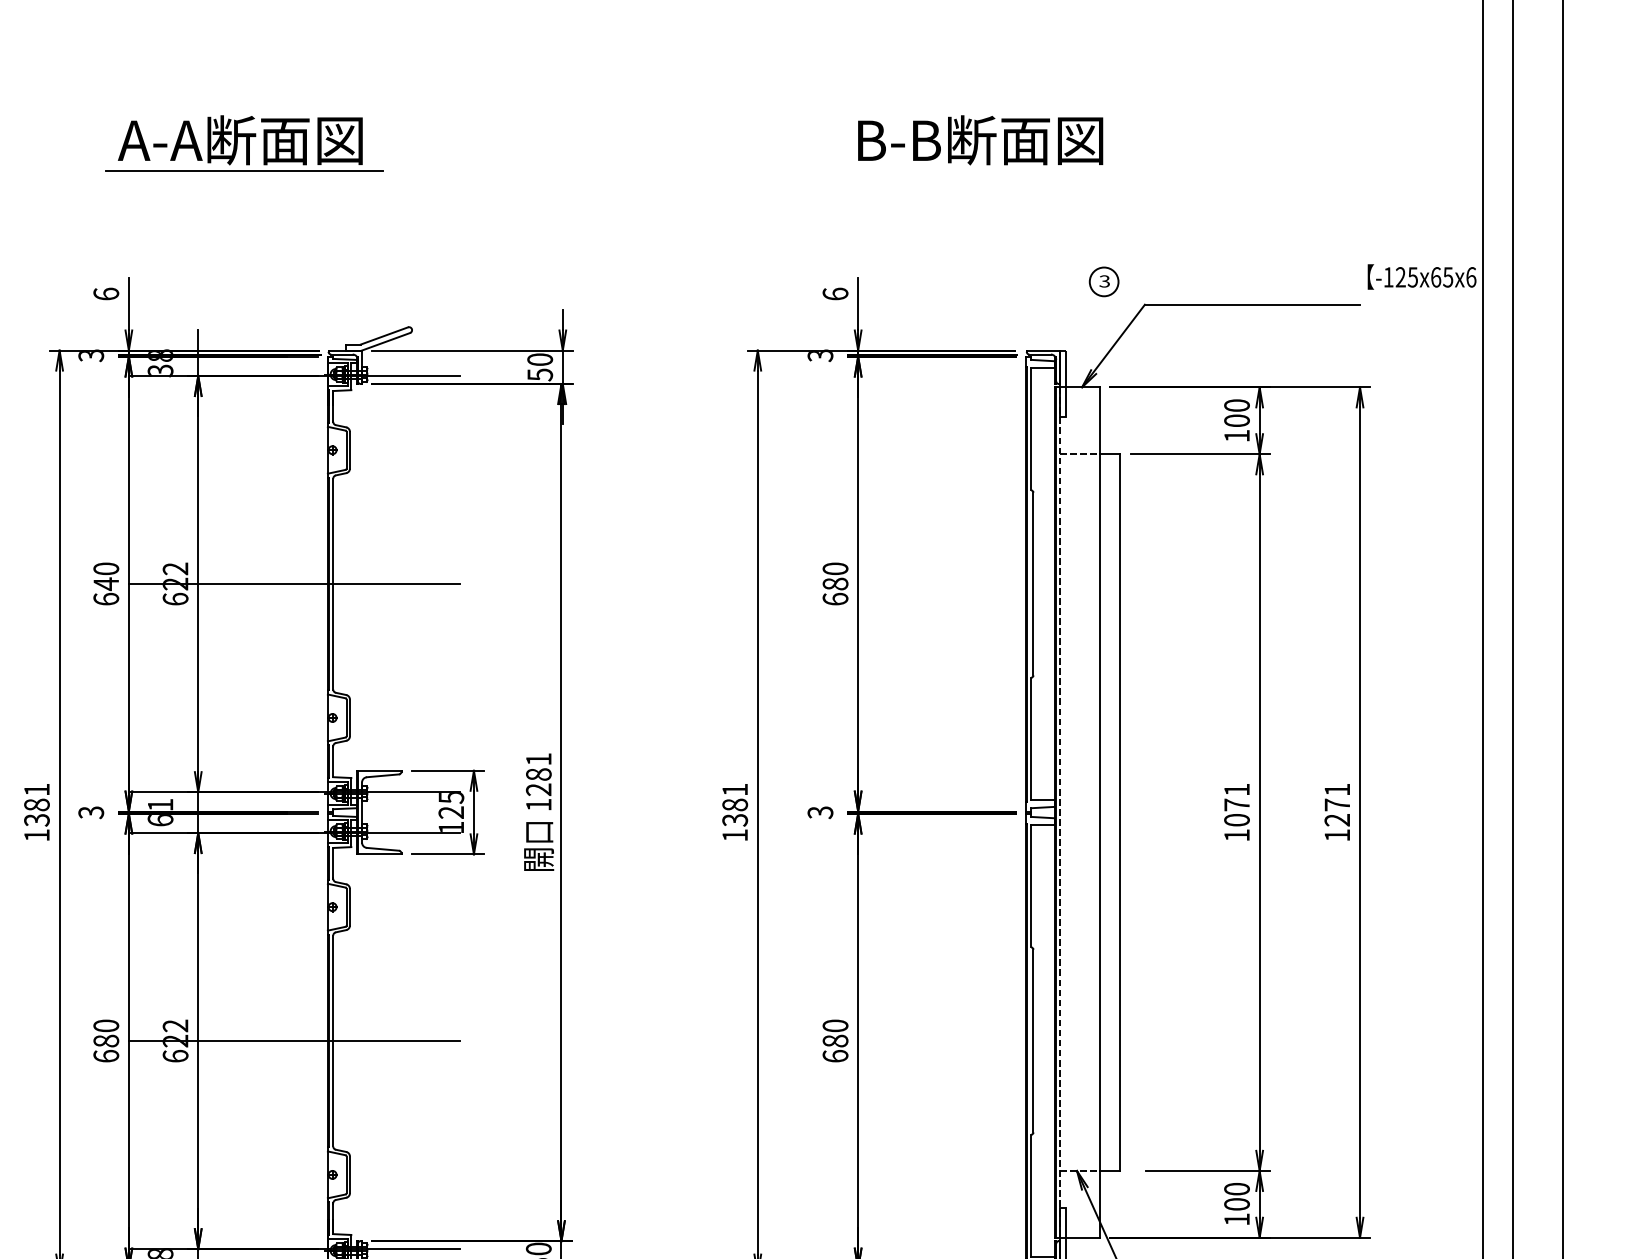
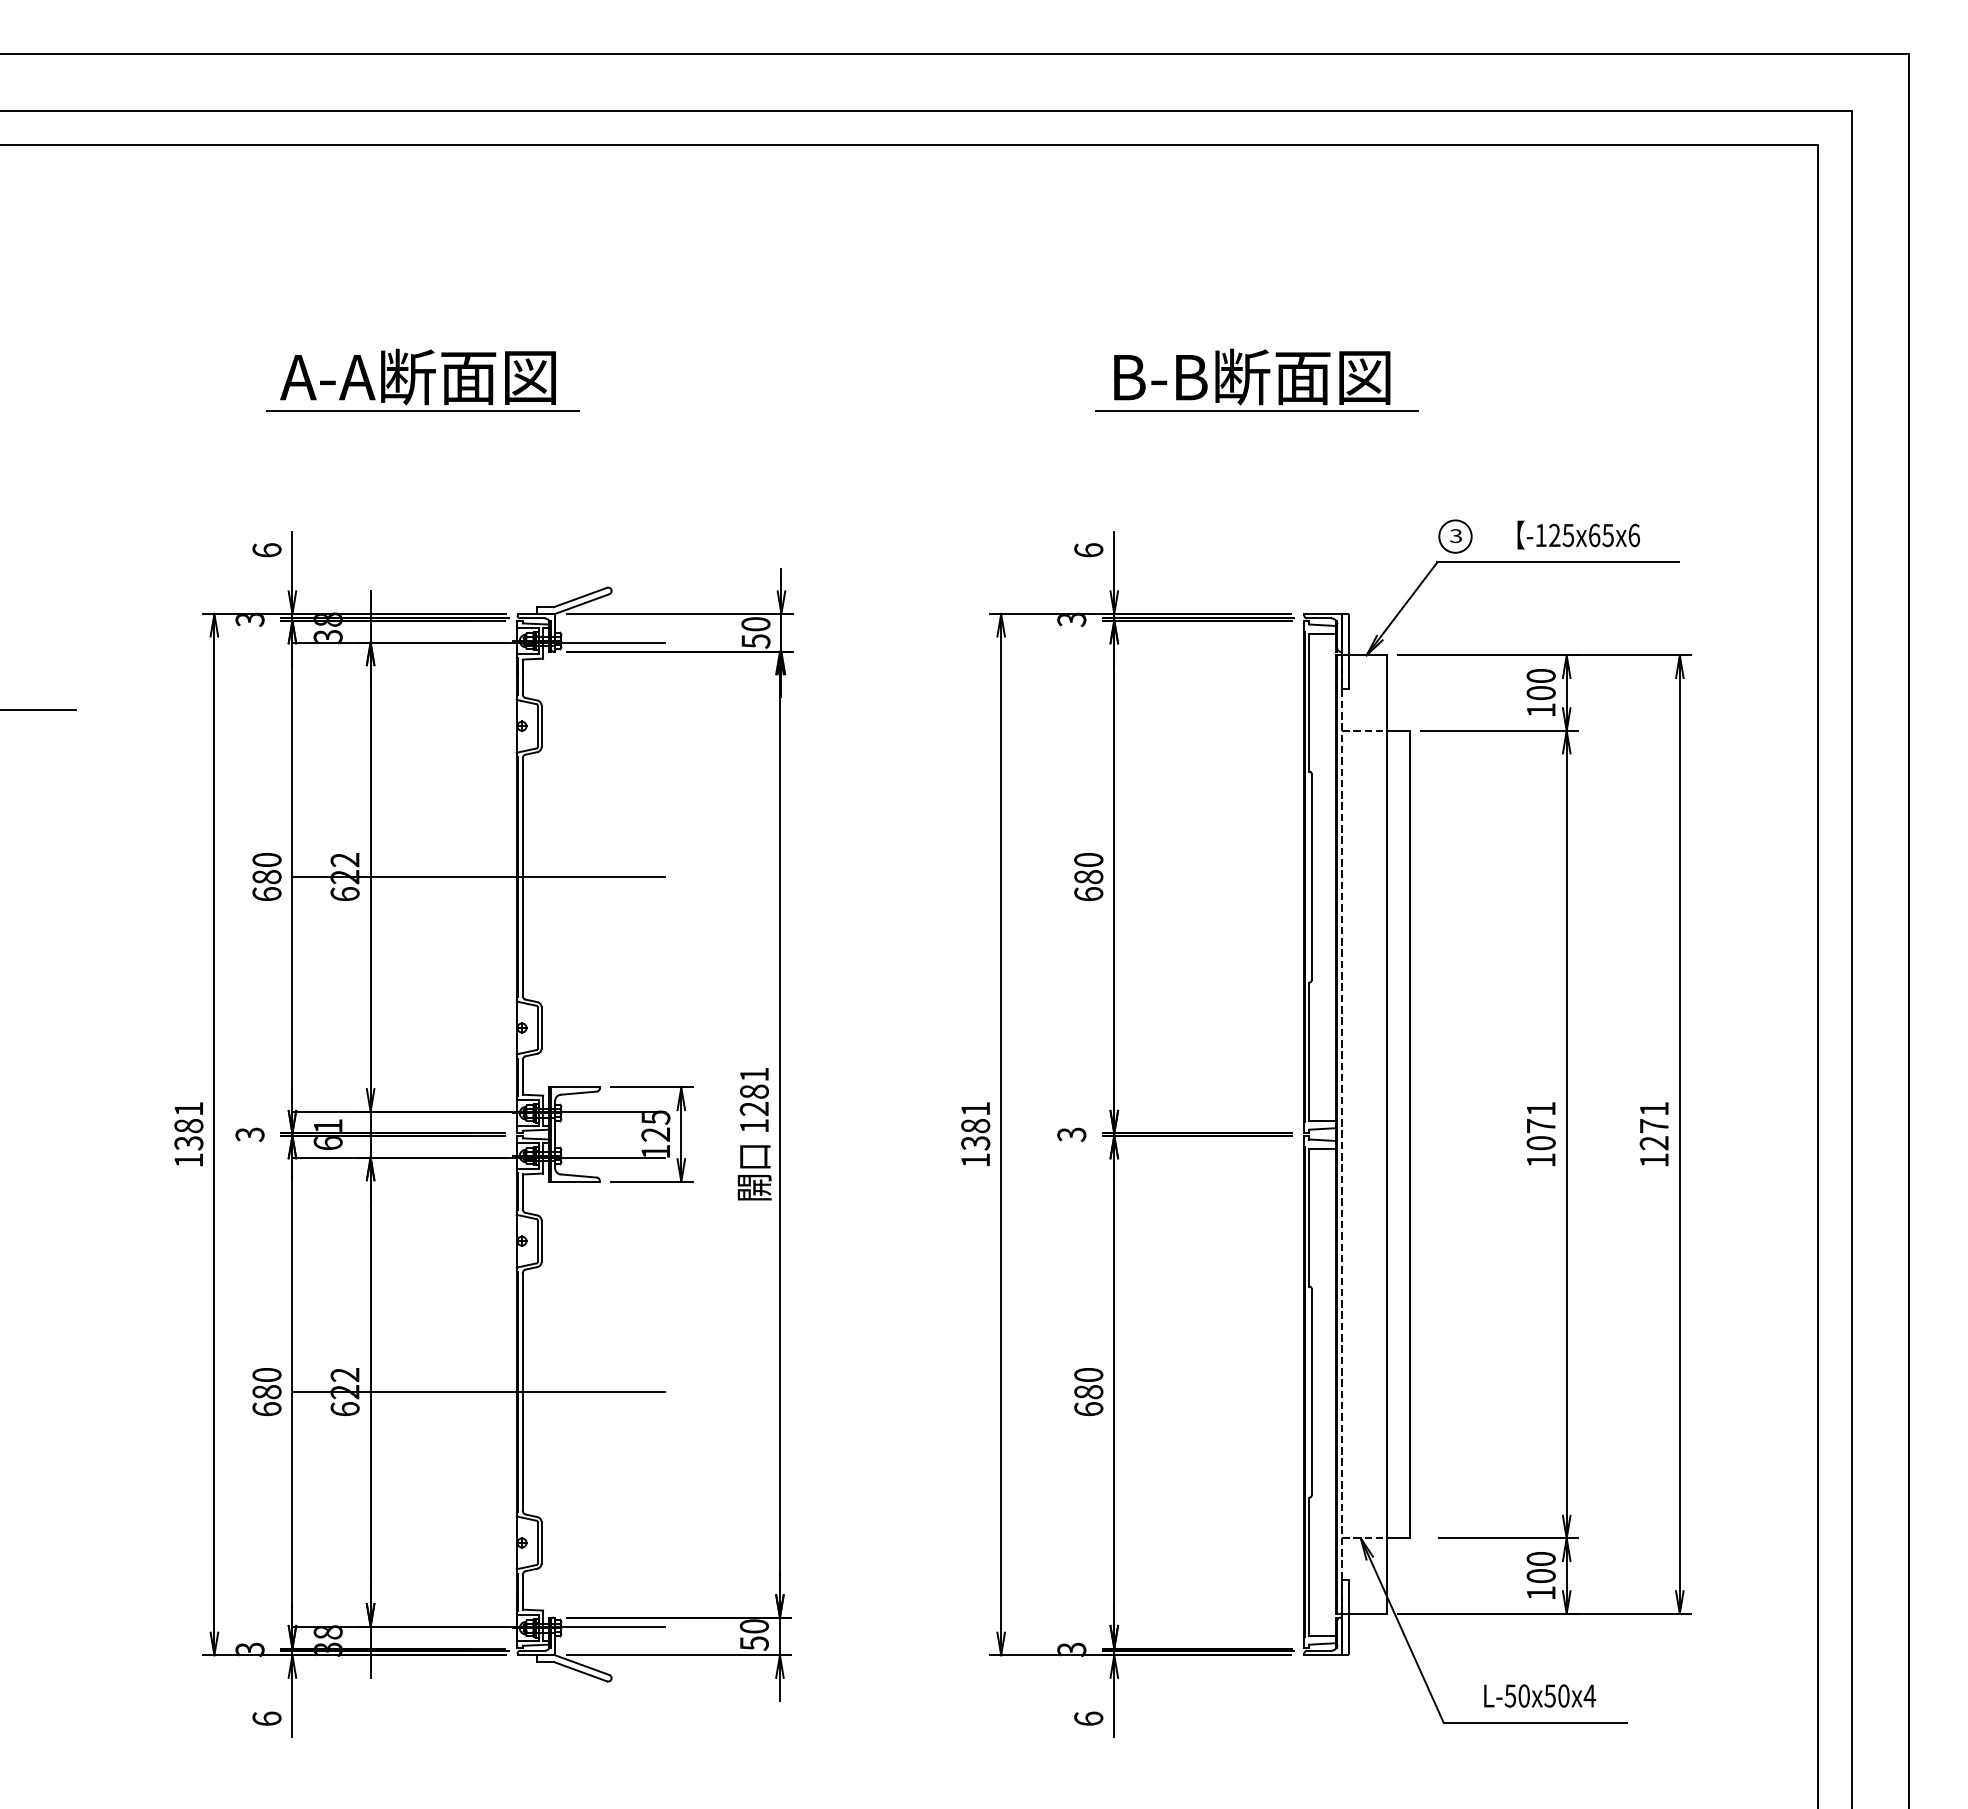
line: (984, 170) -> (1256, 411), added
text: (1421, 276) -> (1578, 534), moved
part: (1104, 281) -> (1455, 536), moved
text: (105, 583) -> (266, 876), 640 -> 680

